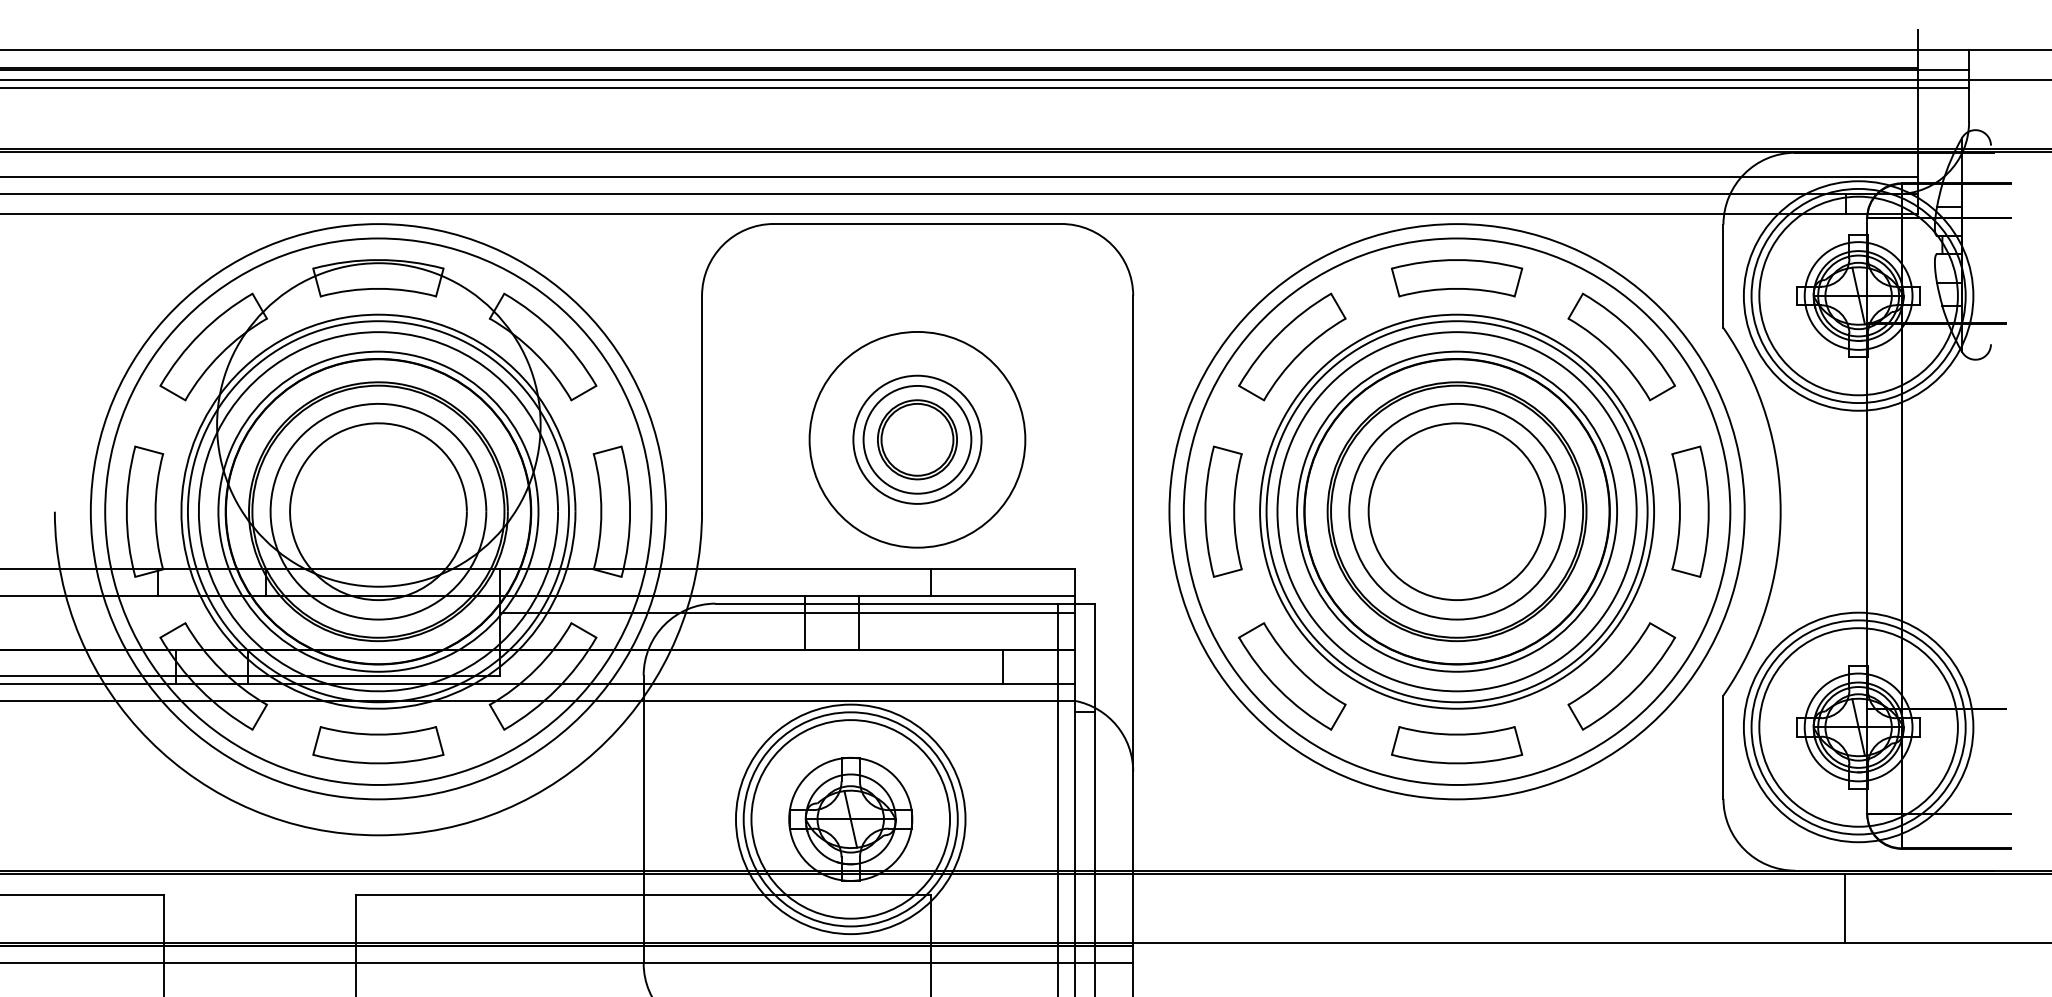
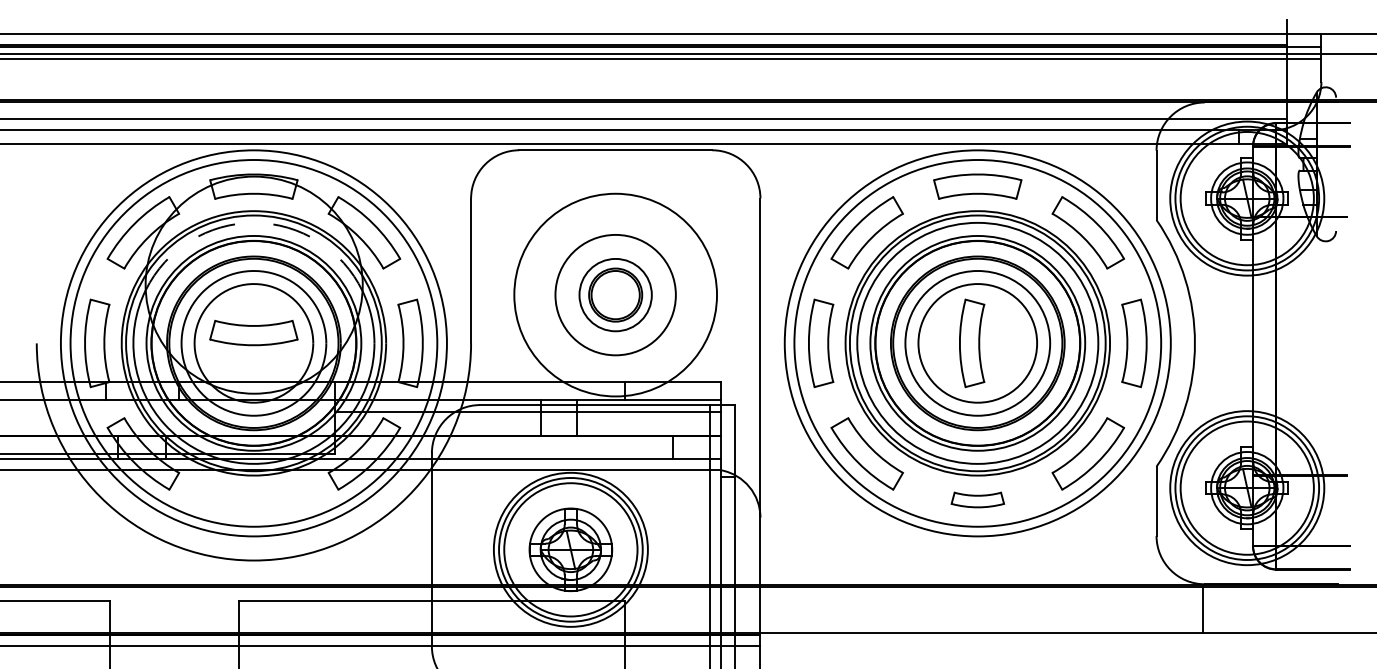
arc: (379, 331) -> (254, 222), solid -> dashed
circle: (917, 438) -> (615, 294), size x1.4
circle: (917, 440) -> (615, 295), size x1.4
part: (1449, 511) -> (972, 343), added
part: (1456, 744) -> (977, 499), size x0.6
part: (377, 745) -> (253, 333), moved
line: (1845, 908) -> (1203, 609), moved

